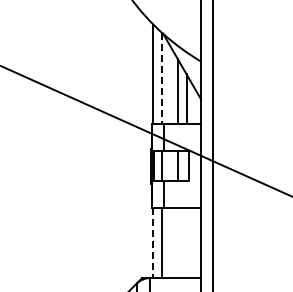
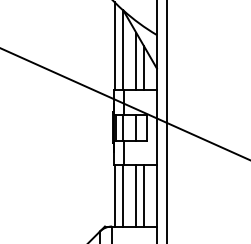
line: (162, 78) -> (122, 50), dashed -> solid
line: (177, 242) -> (136, 195), added
line: (186, 242) -> (144, 195), added
line: (153, 243) -> (114, 196), dashed -> solid

